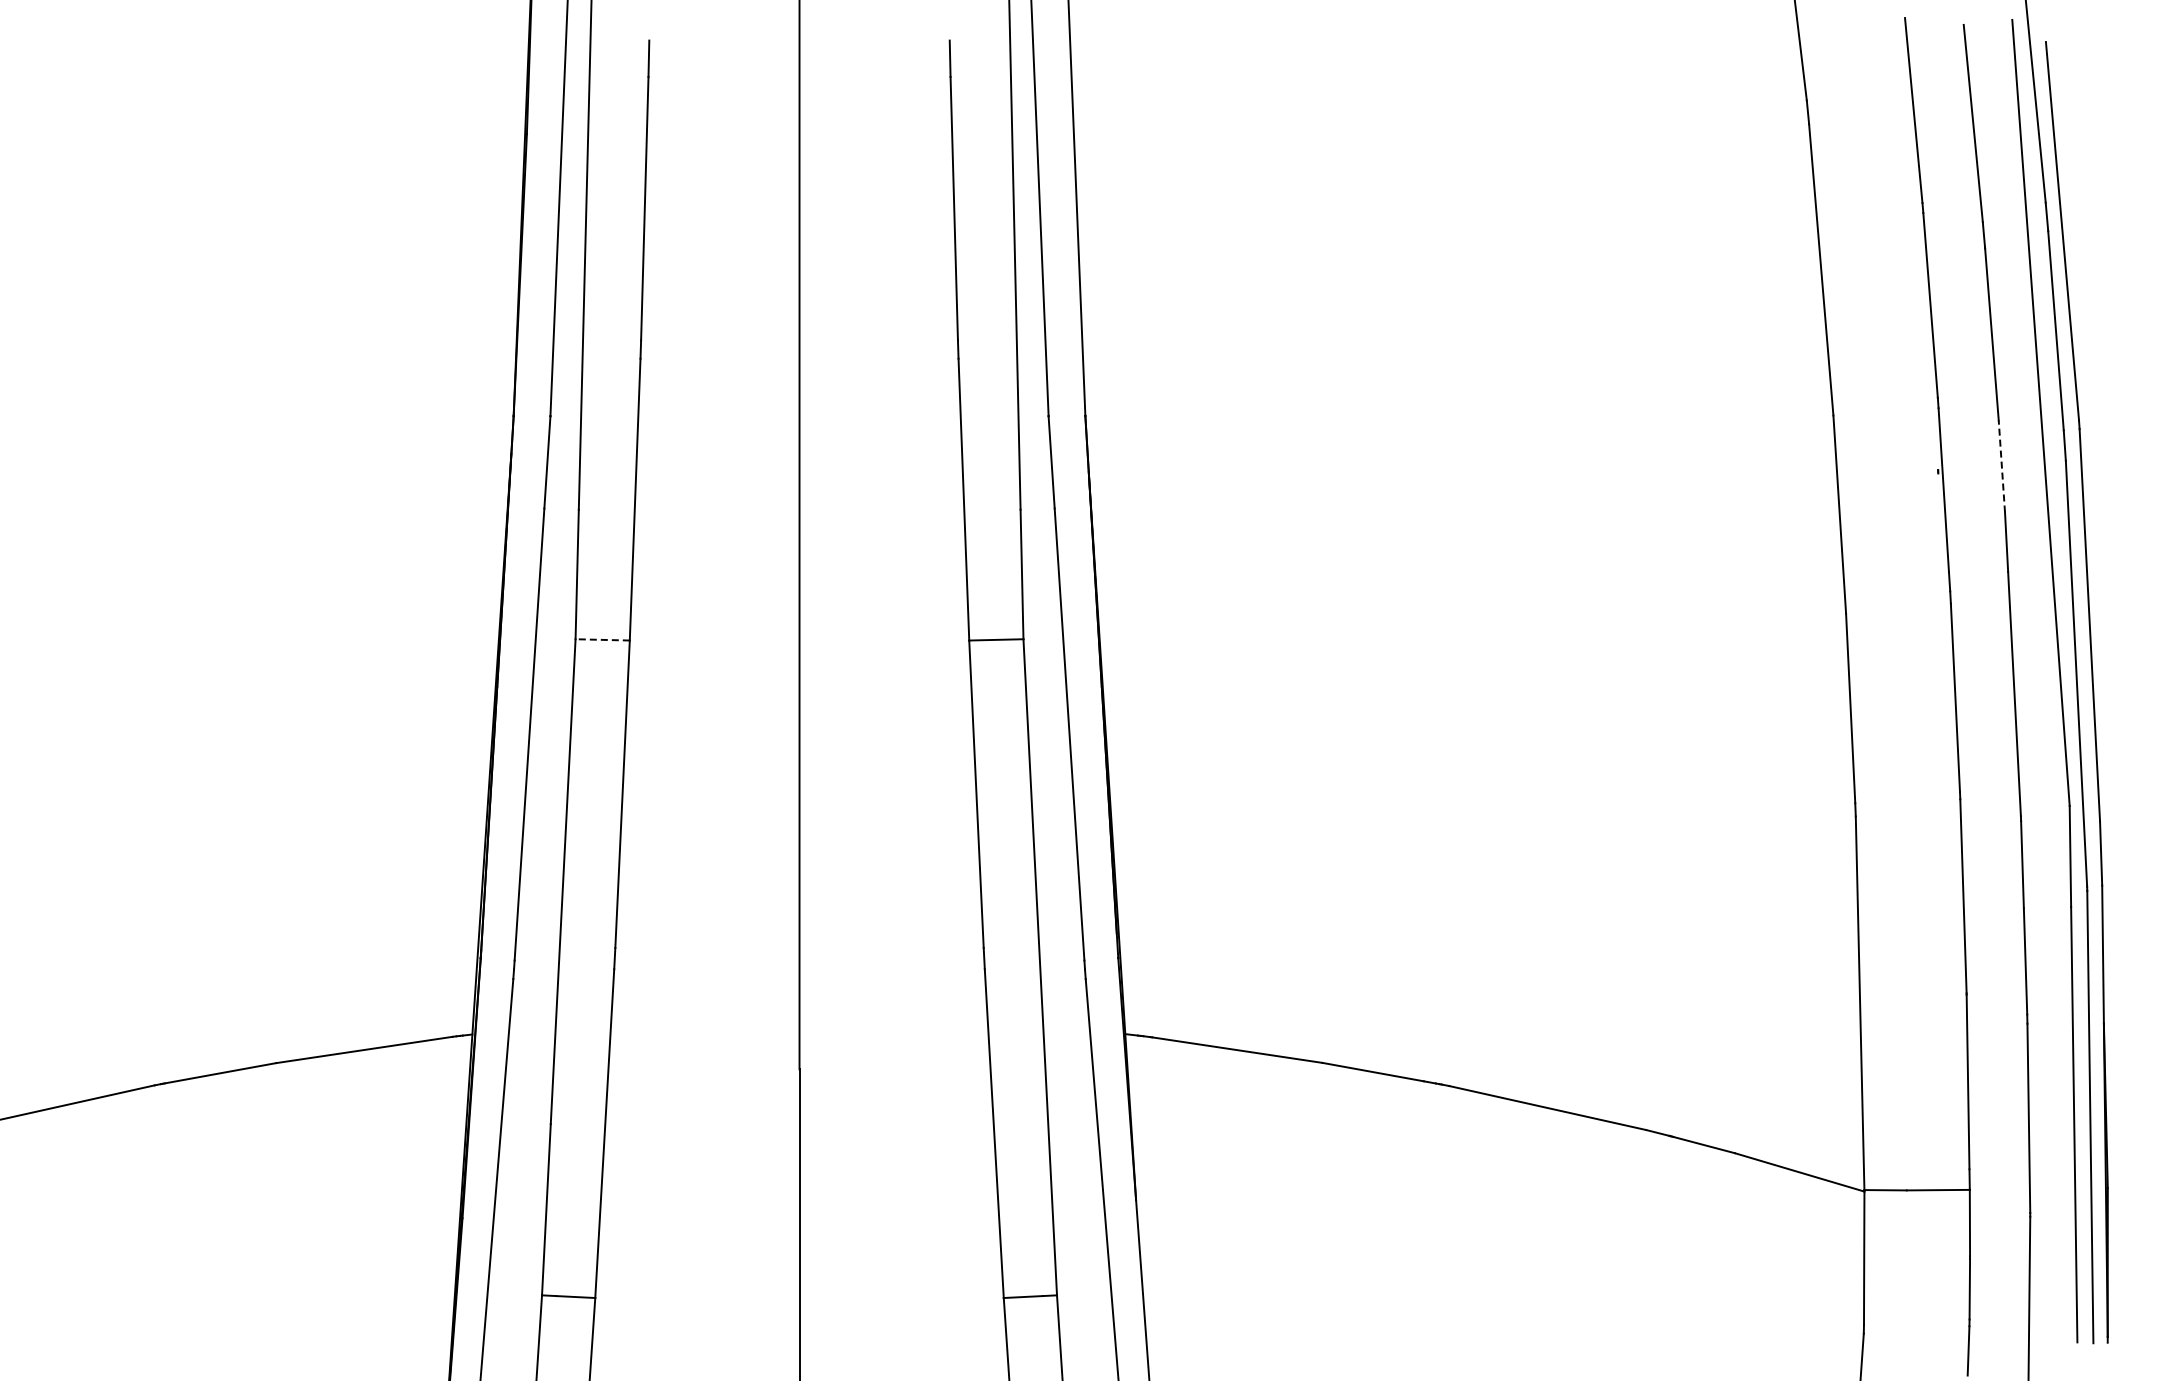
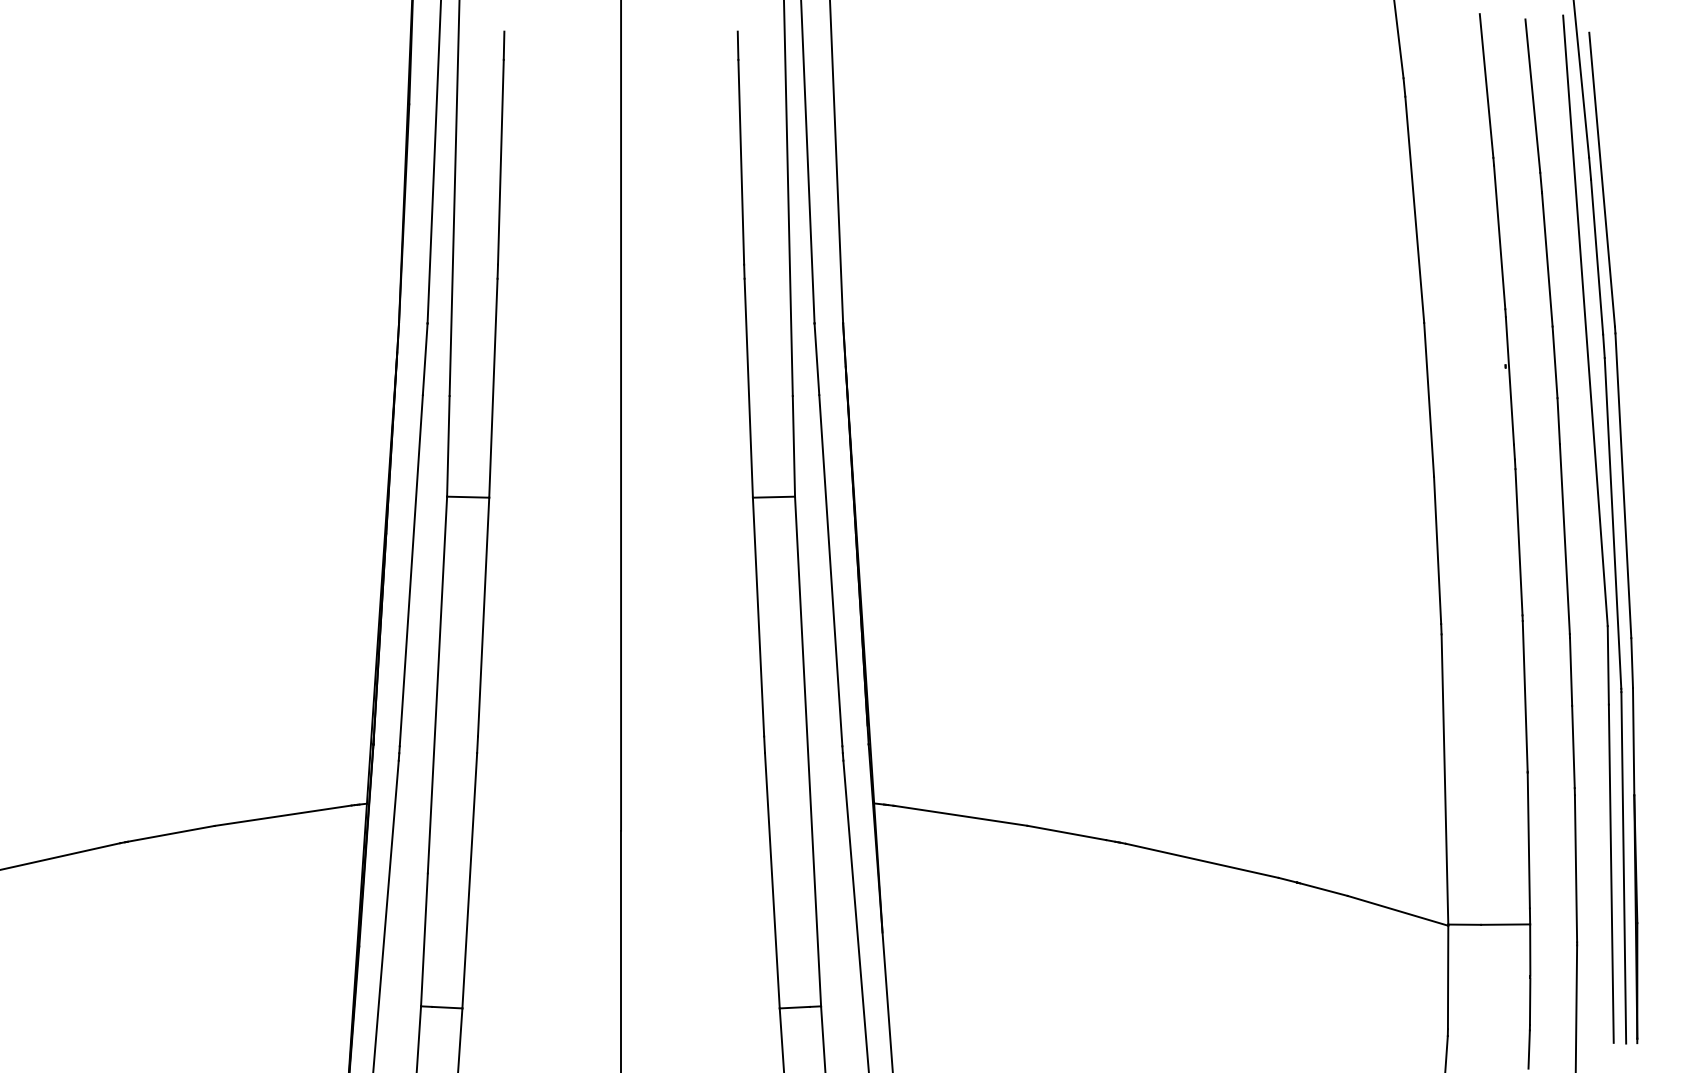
line: (2001, 465) -> (1554, 361), dashed -> solid
line: (602, 639) -> (468, 496), dashed -> solid

